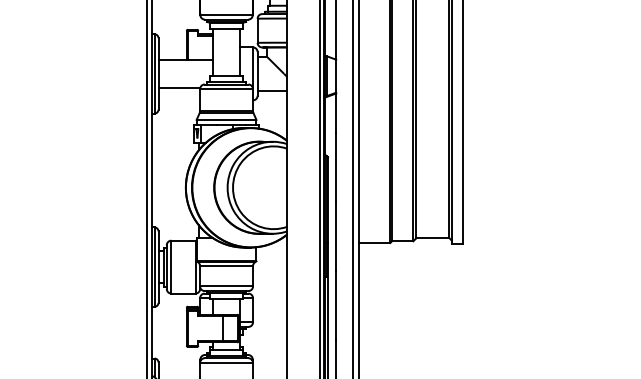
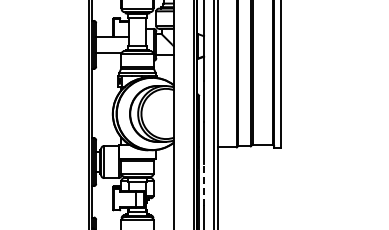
line: (336, 305) -> (204, 185), solid -> dashed

